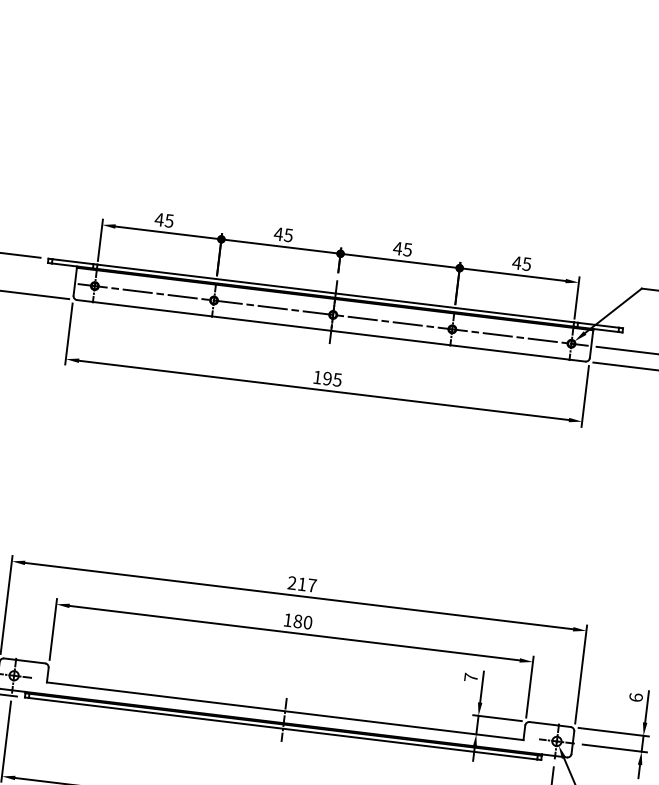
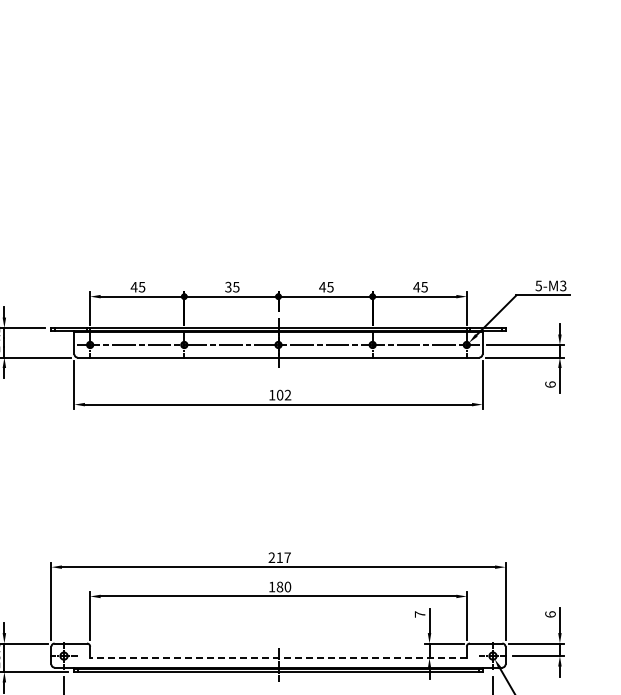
text: (277, 233) -> (227, 286), 45 -> 35
text: (331, 378) -> (283, 394), 195 -> 102
line: (285, 711) -> (278, 658), solid -> dashed

